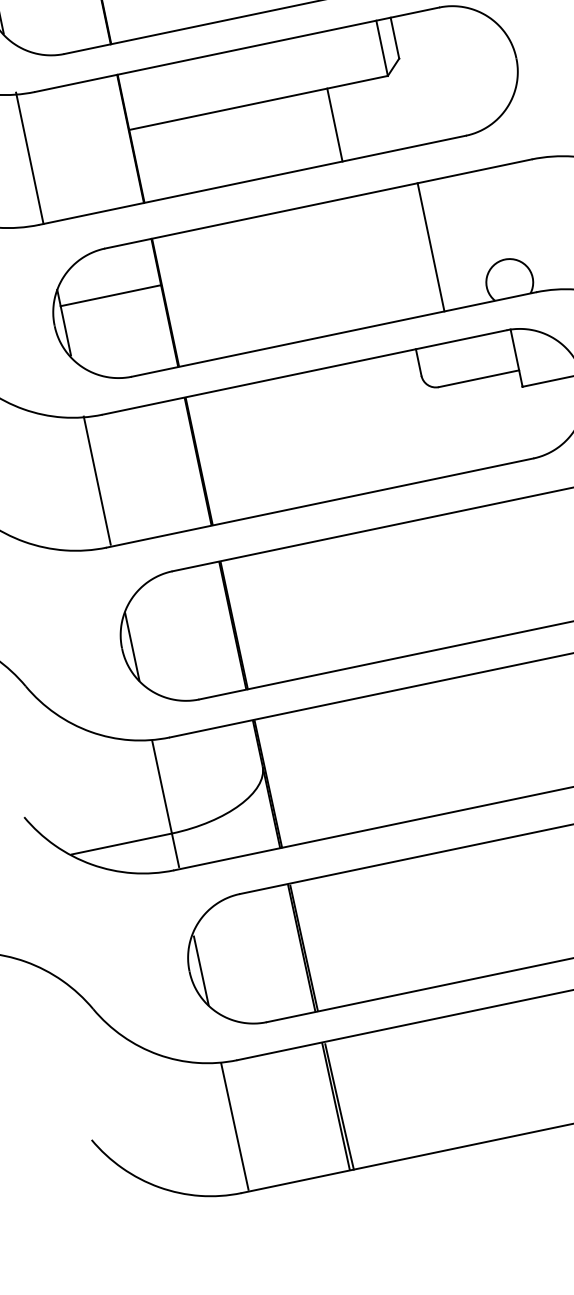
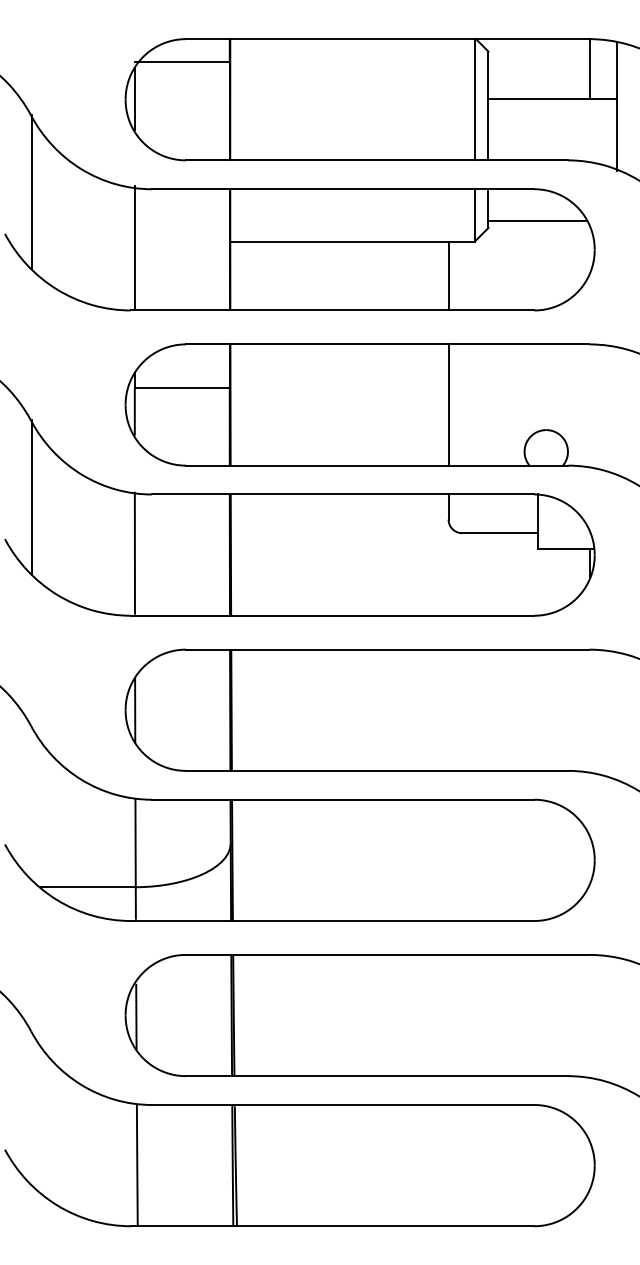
line: (449, 40) -> (537, 221), added
line: (334, 124) -> (448, 275), moved
line: (430, 246) -> (448, 404), moved

